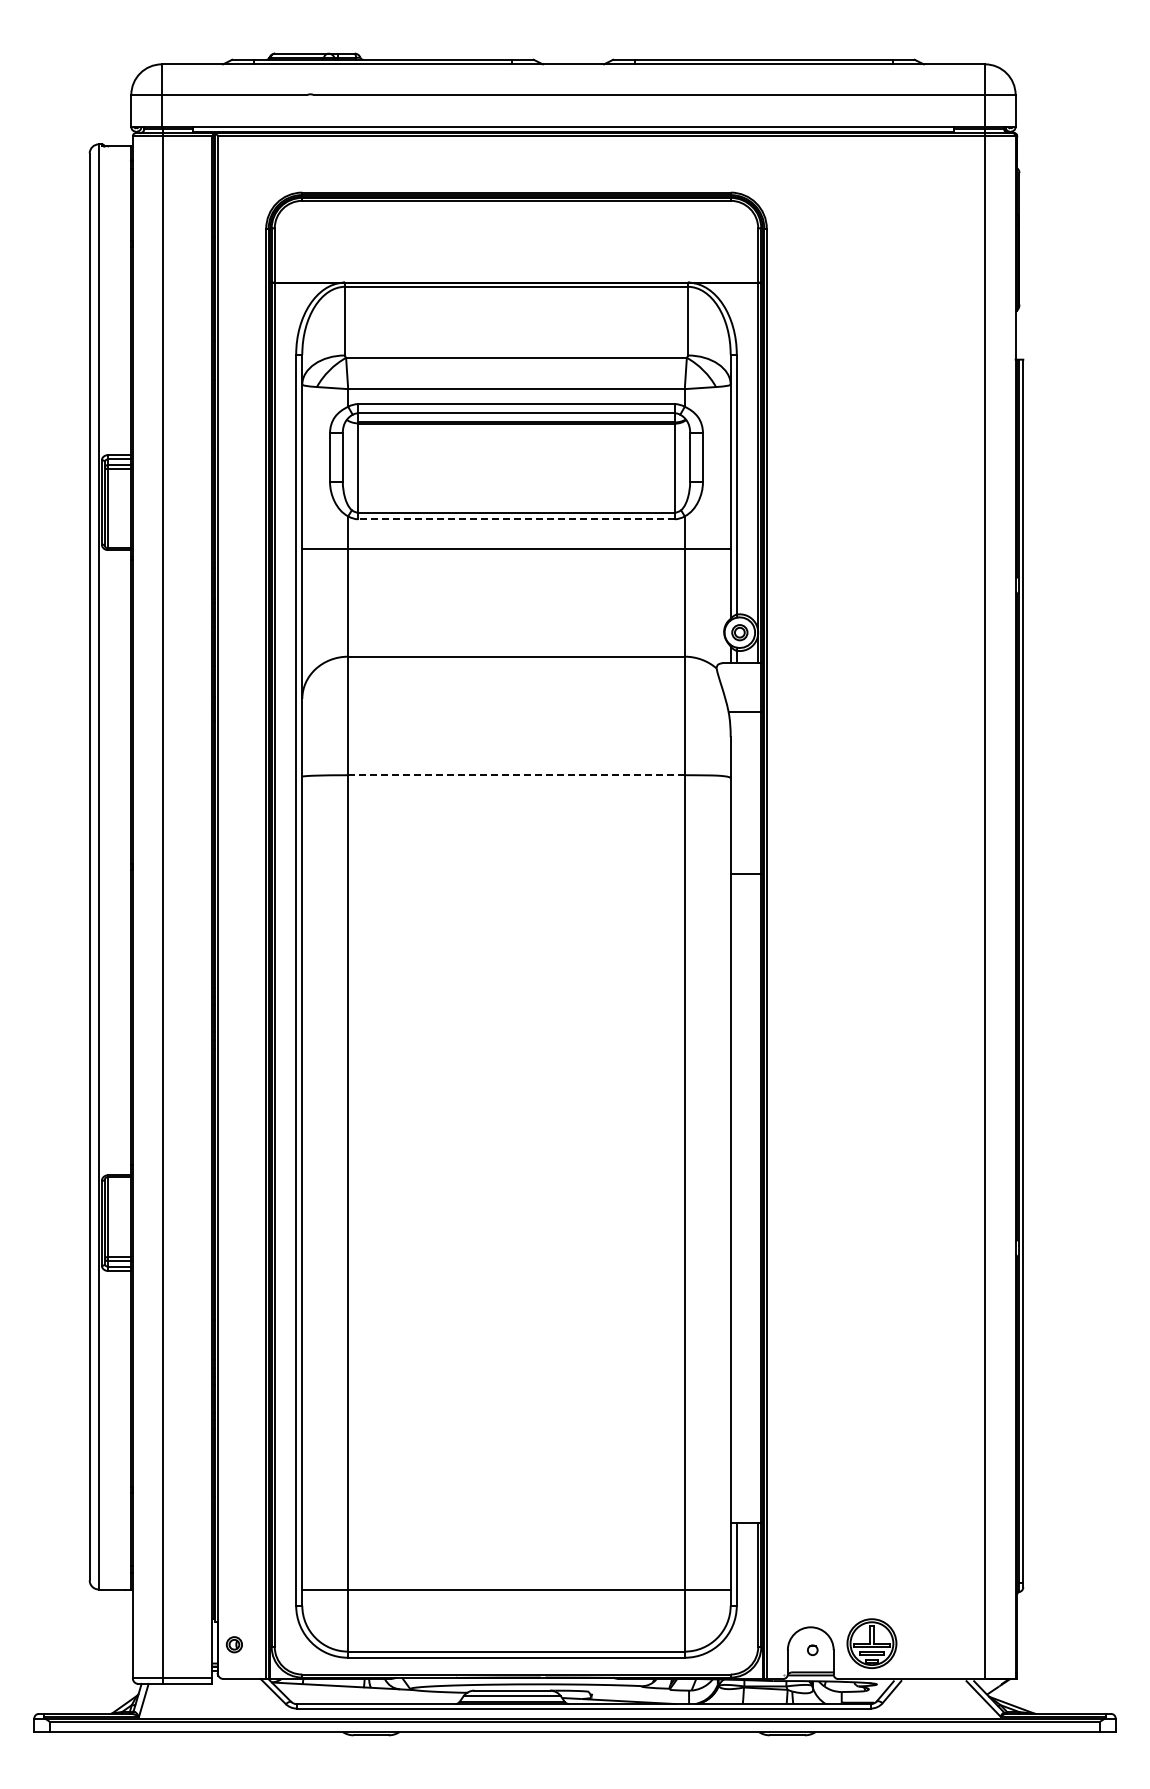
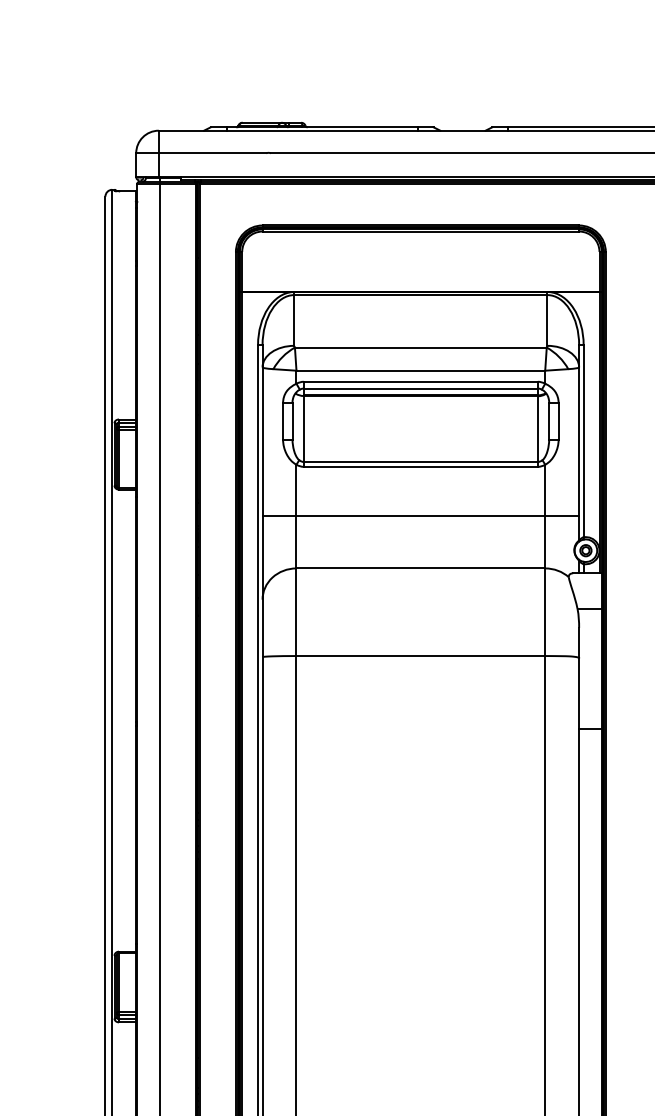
line: (516, 519) -> (420, 467), dashed -> solid
line: (516, 549) -> (420, 516), moved
line: (516, 775) -> (420, 656), dashed -> solid

